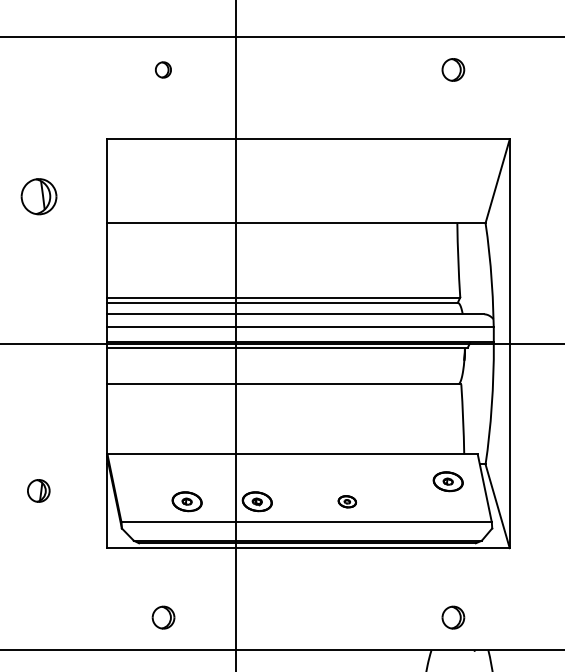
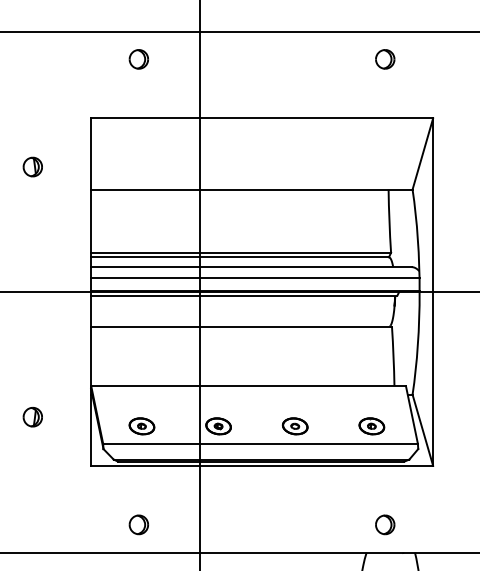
part: (163, 70) -> (138, 59), size x1.43
part: (38, 195) -> (32, 166), size x0.62
part: (447, 481) -> (371, 426), moved
part: (186, 501) -> (141, 426), moved
part: (346, 501) -> (294, 426), size x1.67

